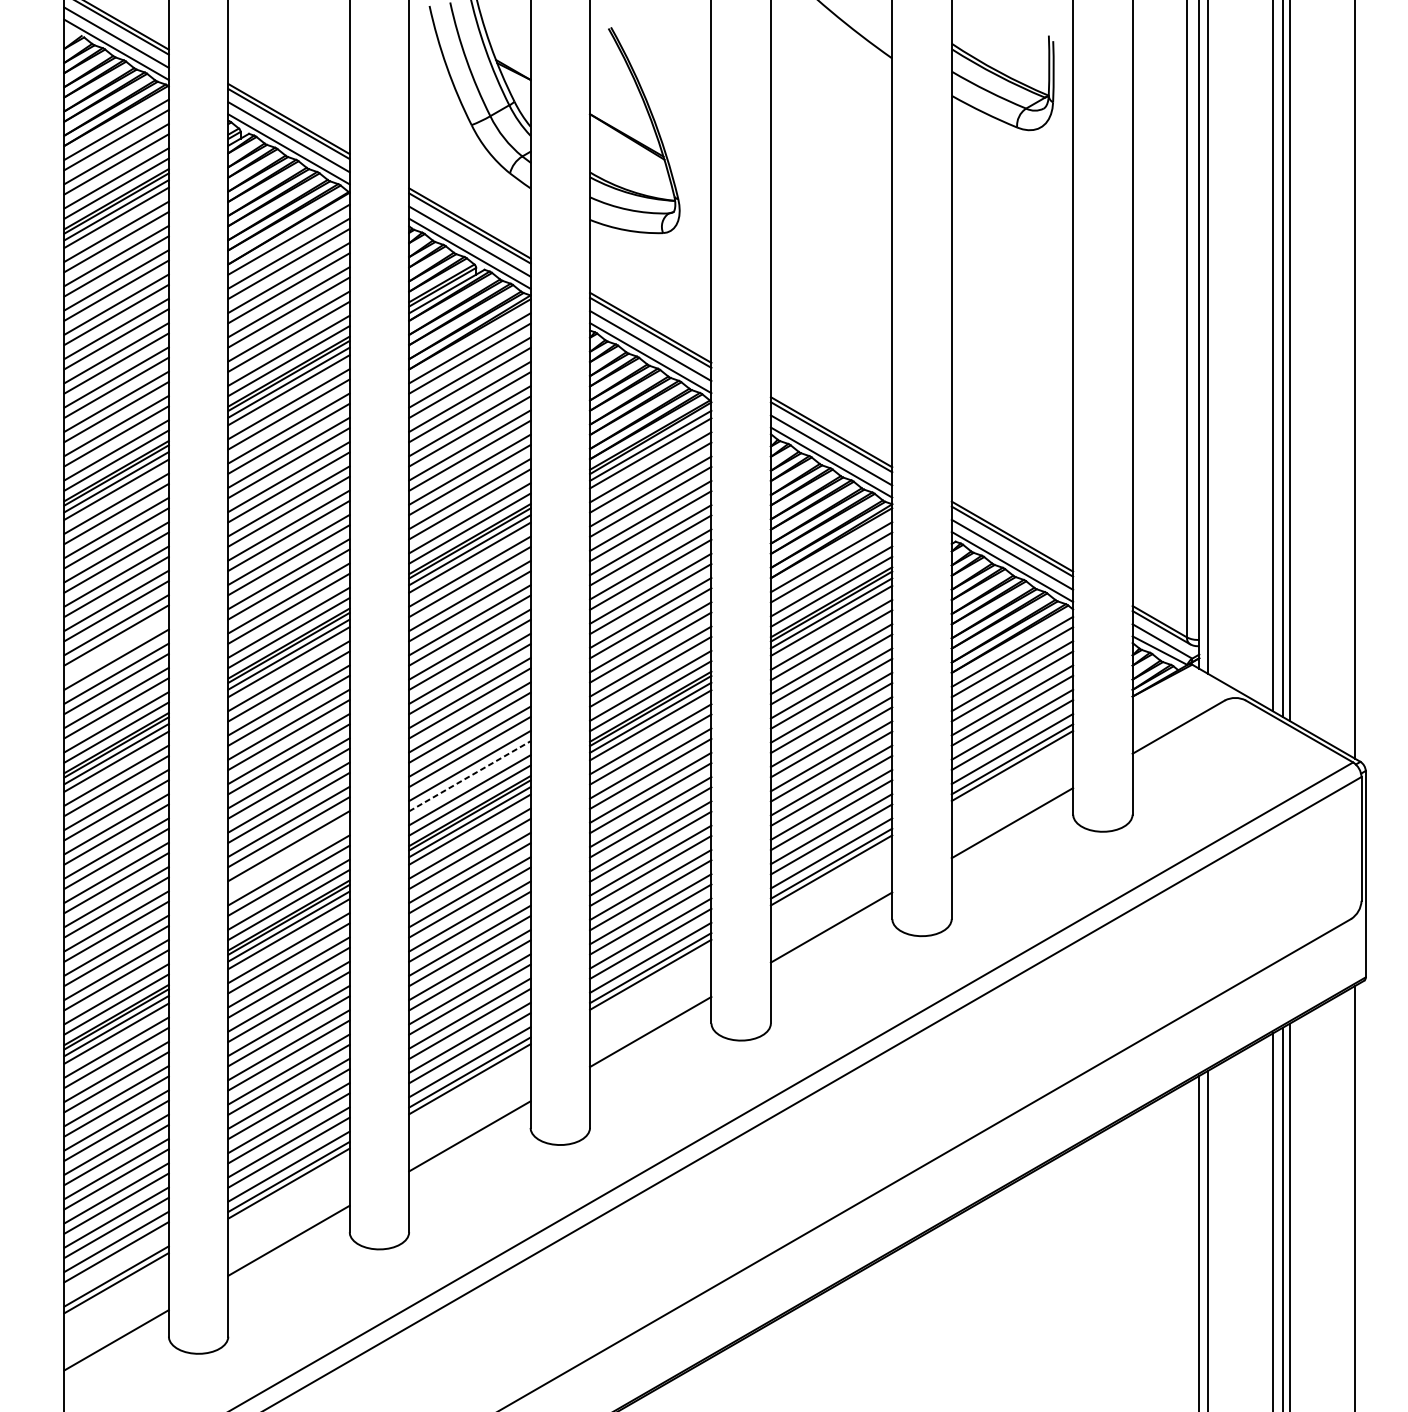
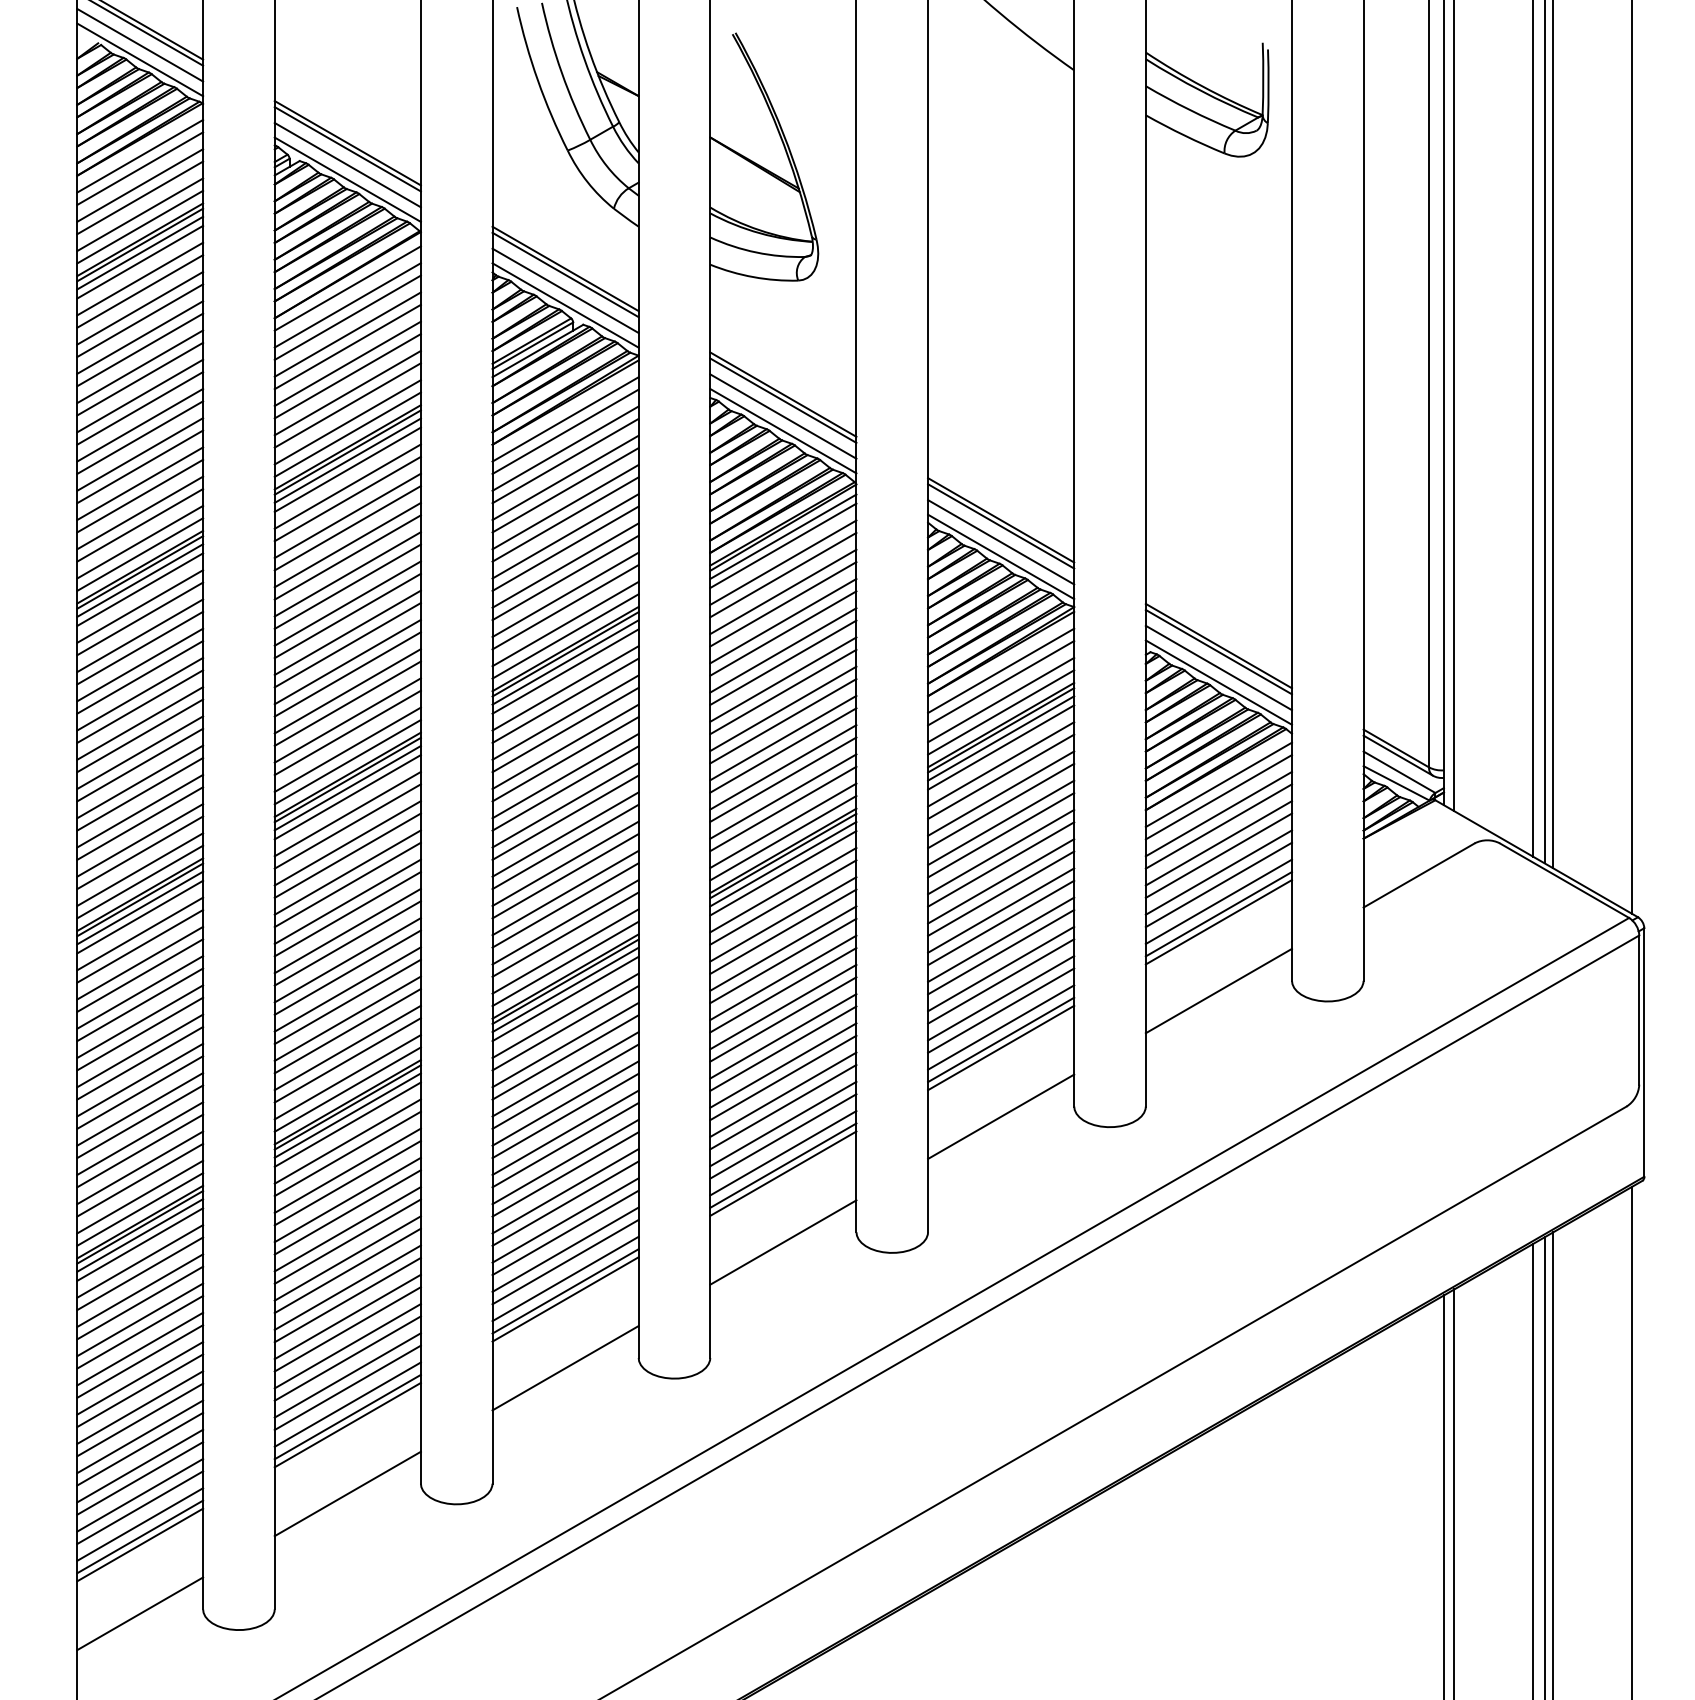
line: (116, 649) -> (140, 781), added
line: (470, 776) -> (566, 934), dashed -> solid
line: (288, 855) -> (347, 1030), added
line: (116, 1266) -> (140, 1524), added

